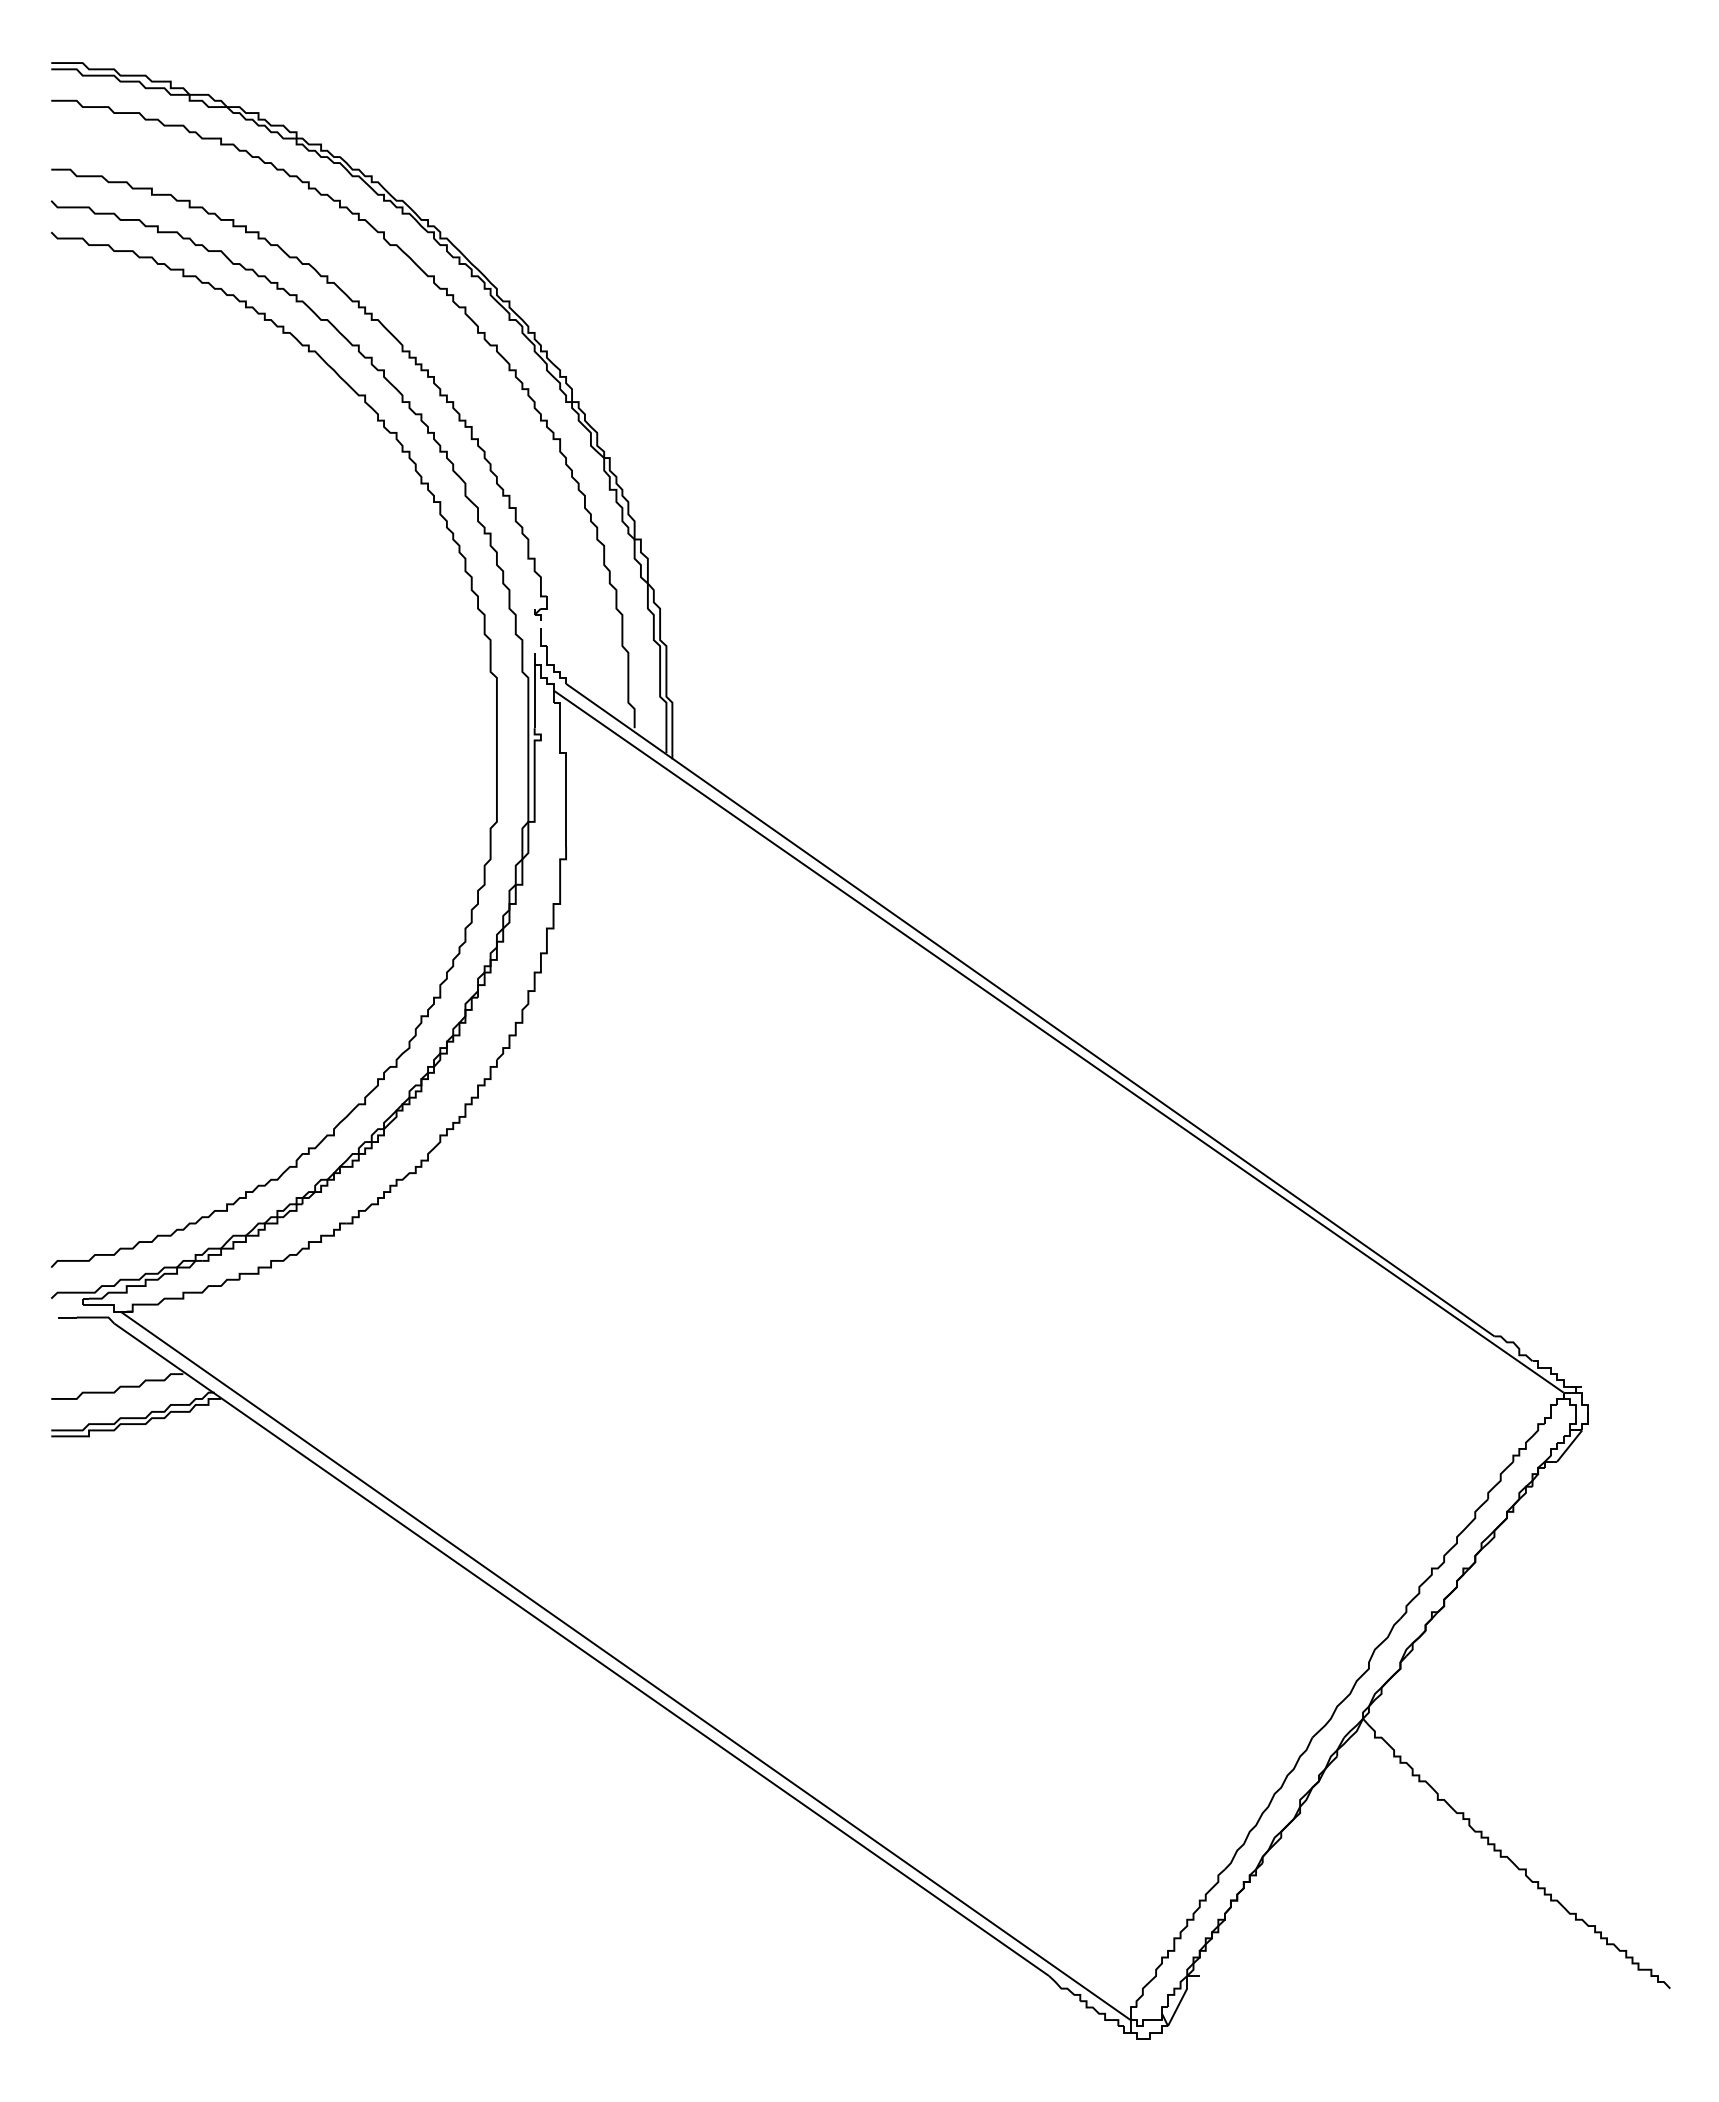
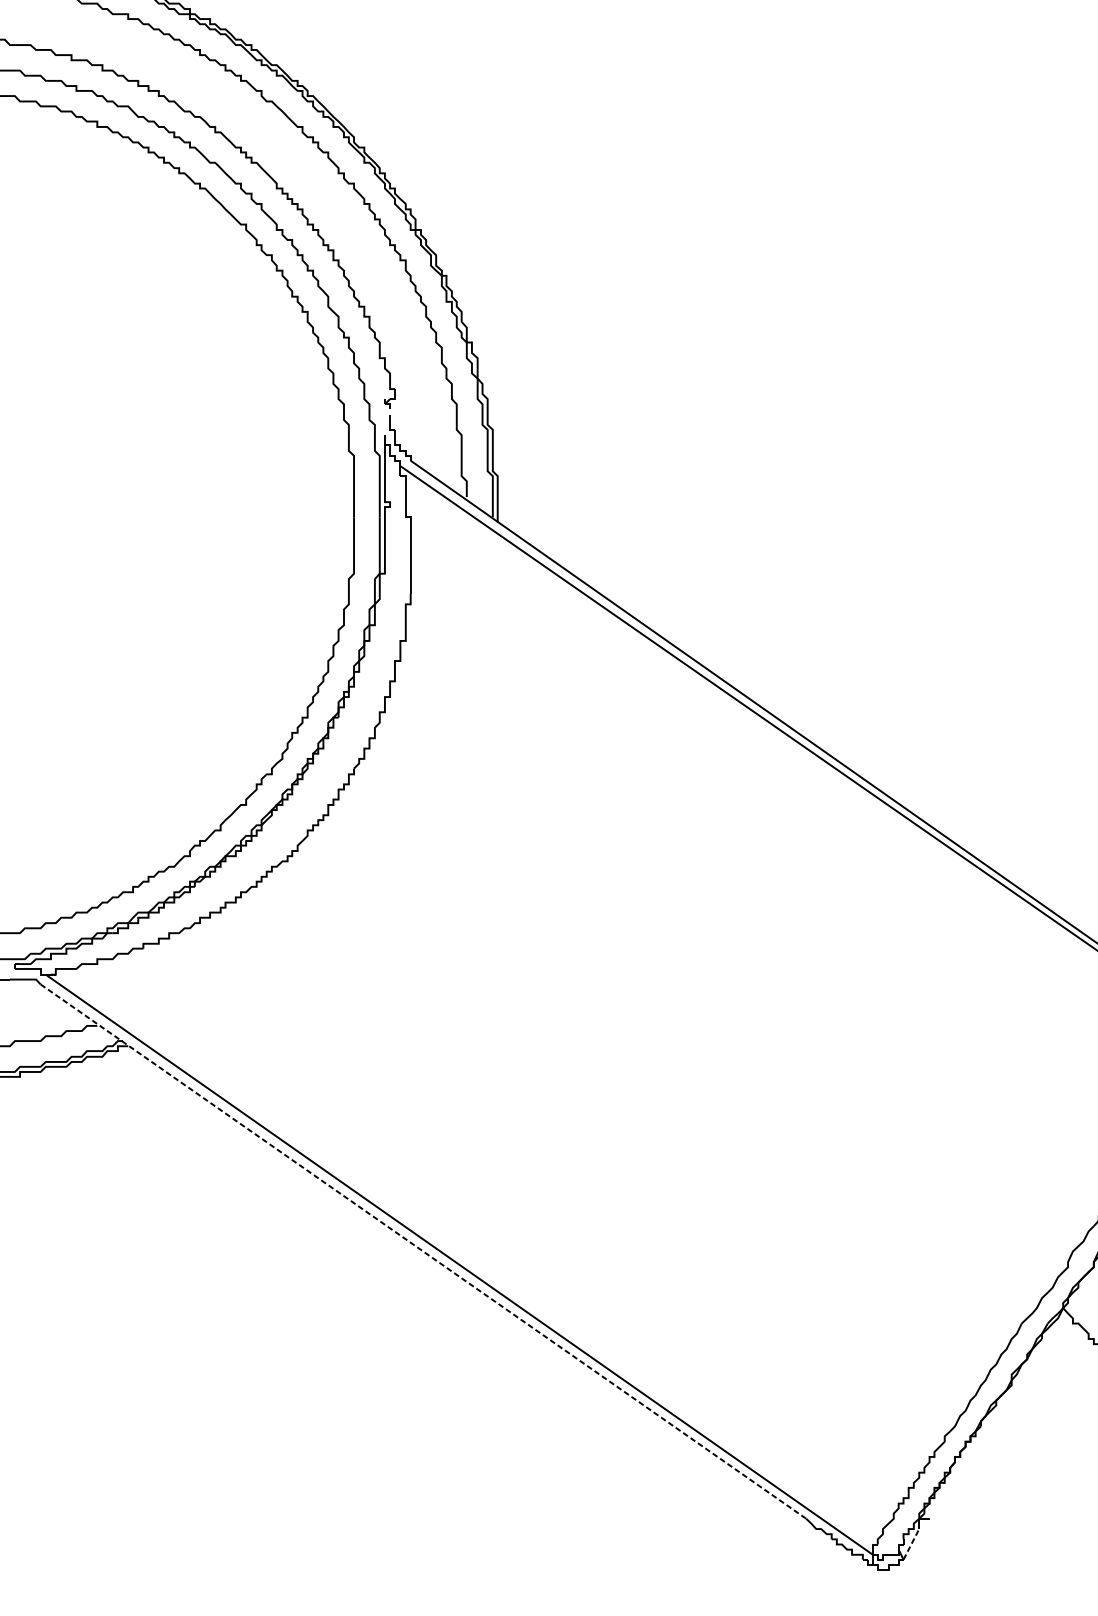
line: (582, 1650) -> (424, 1252), solid -> dashed
line: (1177, 2006) -> (911, 1543), solid -> dashed

